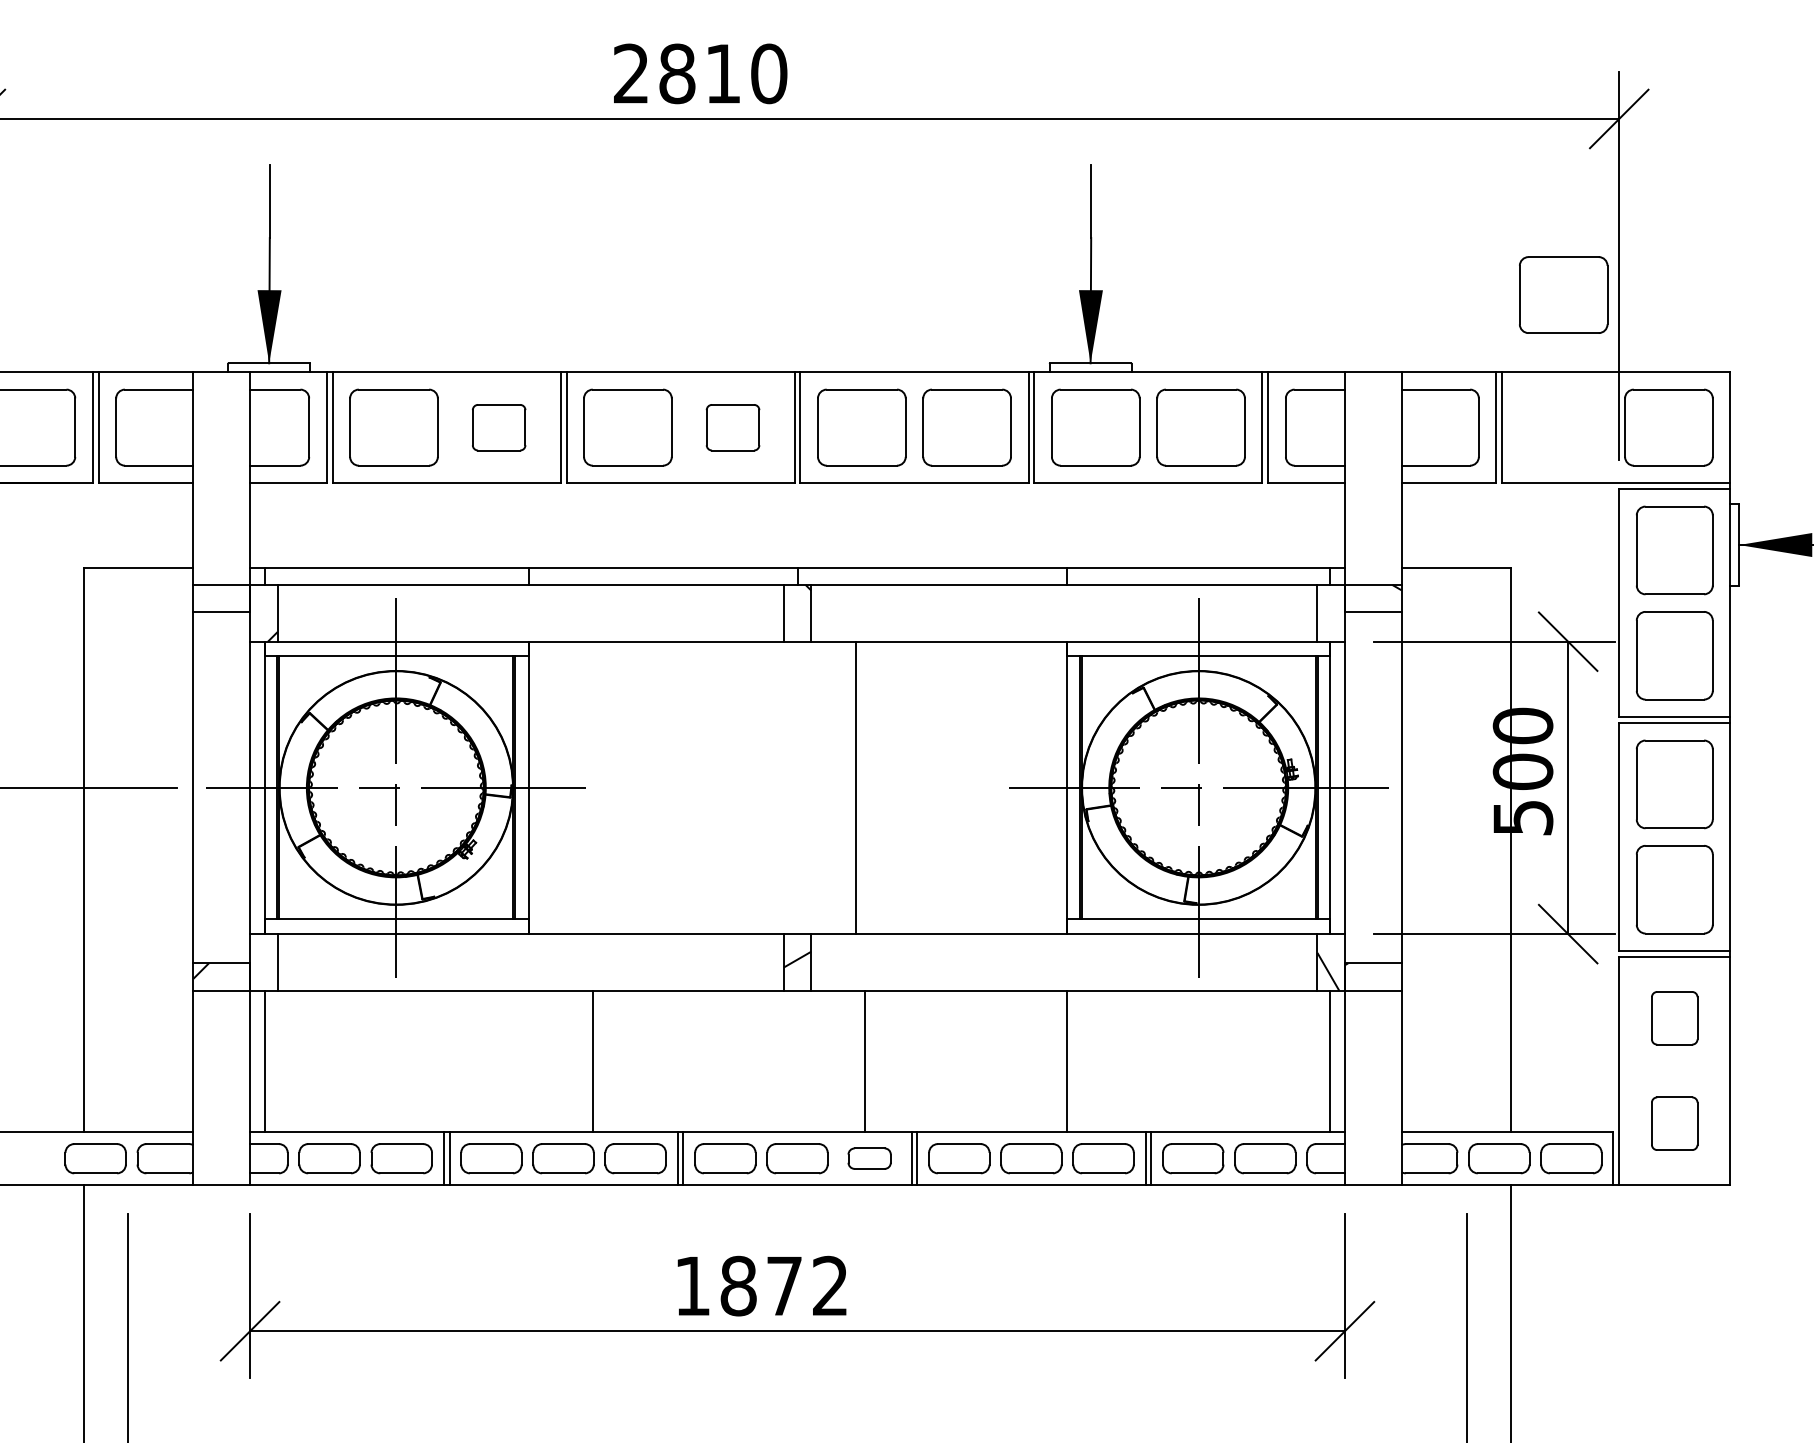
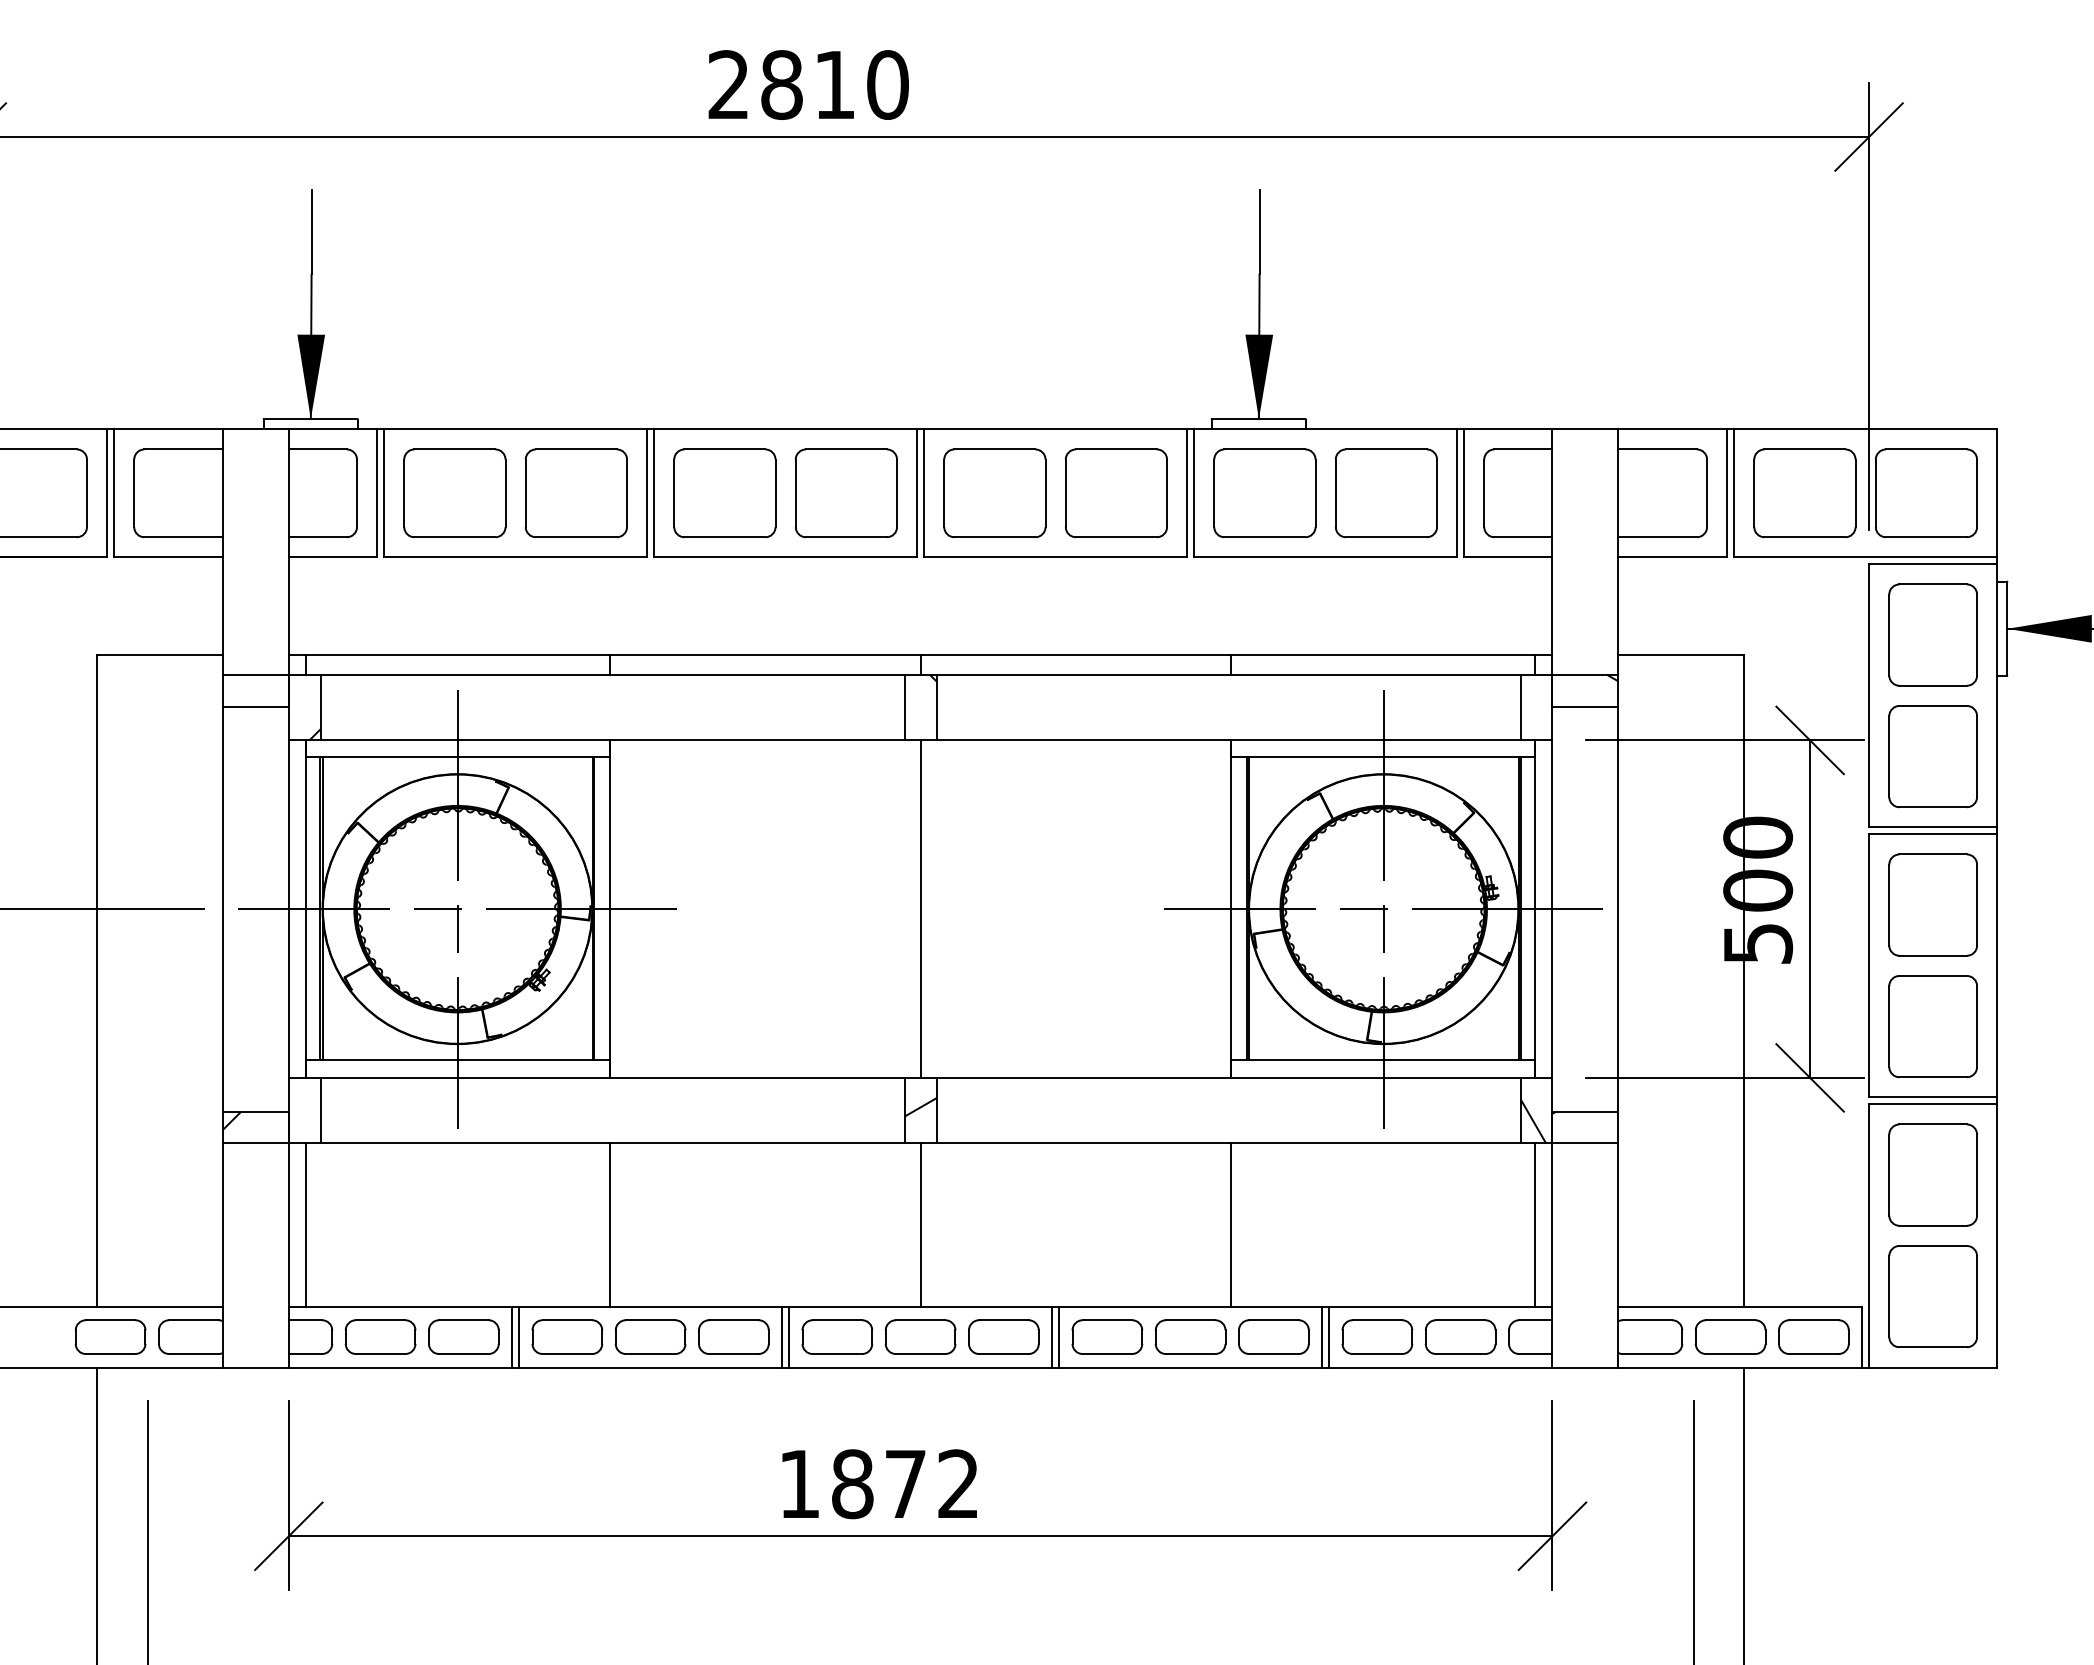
part: (1563, 295) -> (1804, 493), moved
part: (498, 427) -> (575, 493), size x1.67
part: (732, 427) -> (845, 493), size x1.67
line: (855, 787) -> (920, 908), moved
part: (1674, 1017) -> (1932, 1174), size x1.67
line: (593, 1061) -> (610, 1224), moved
line: (864, 1061) -> (920, 1224), moved
part: (1674, 1123) -> (1932, 1296), size x1.67
part: (869, 1158) -> (1003, 1336), size x1.43

